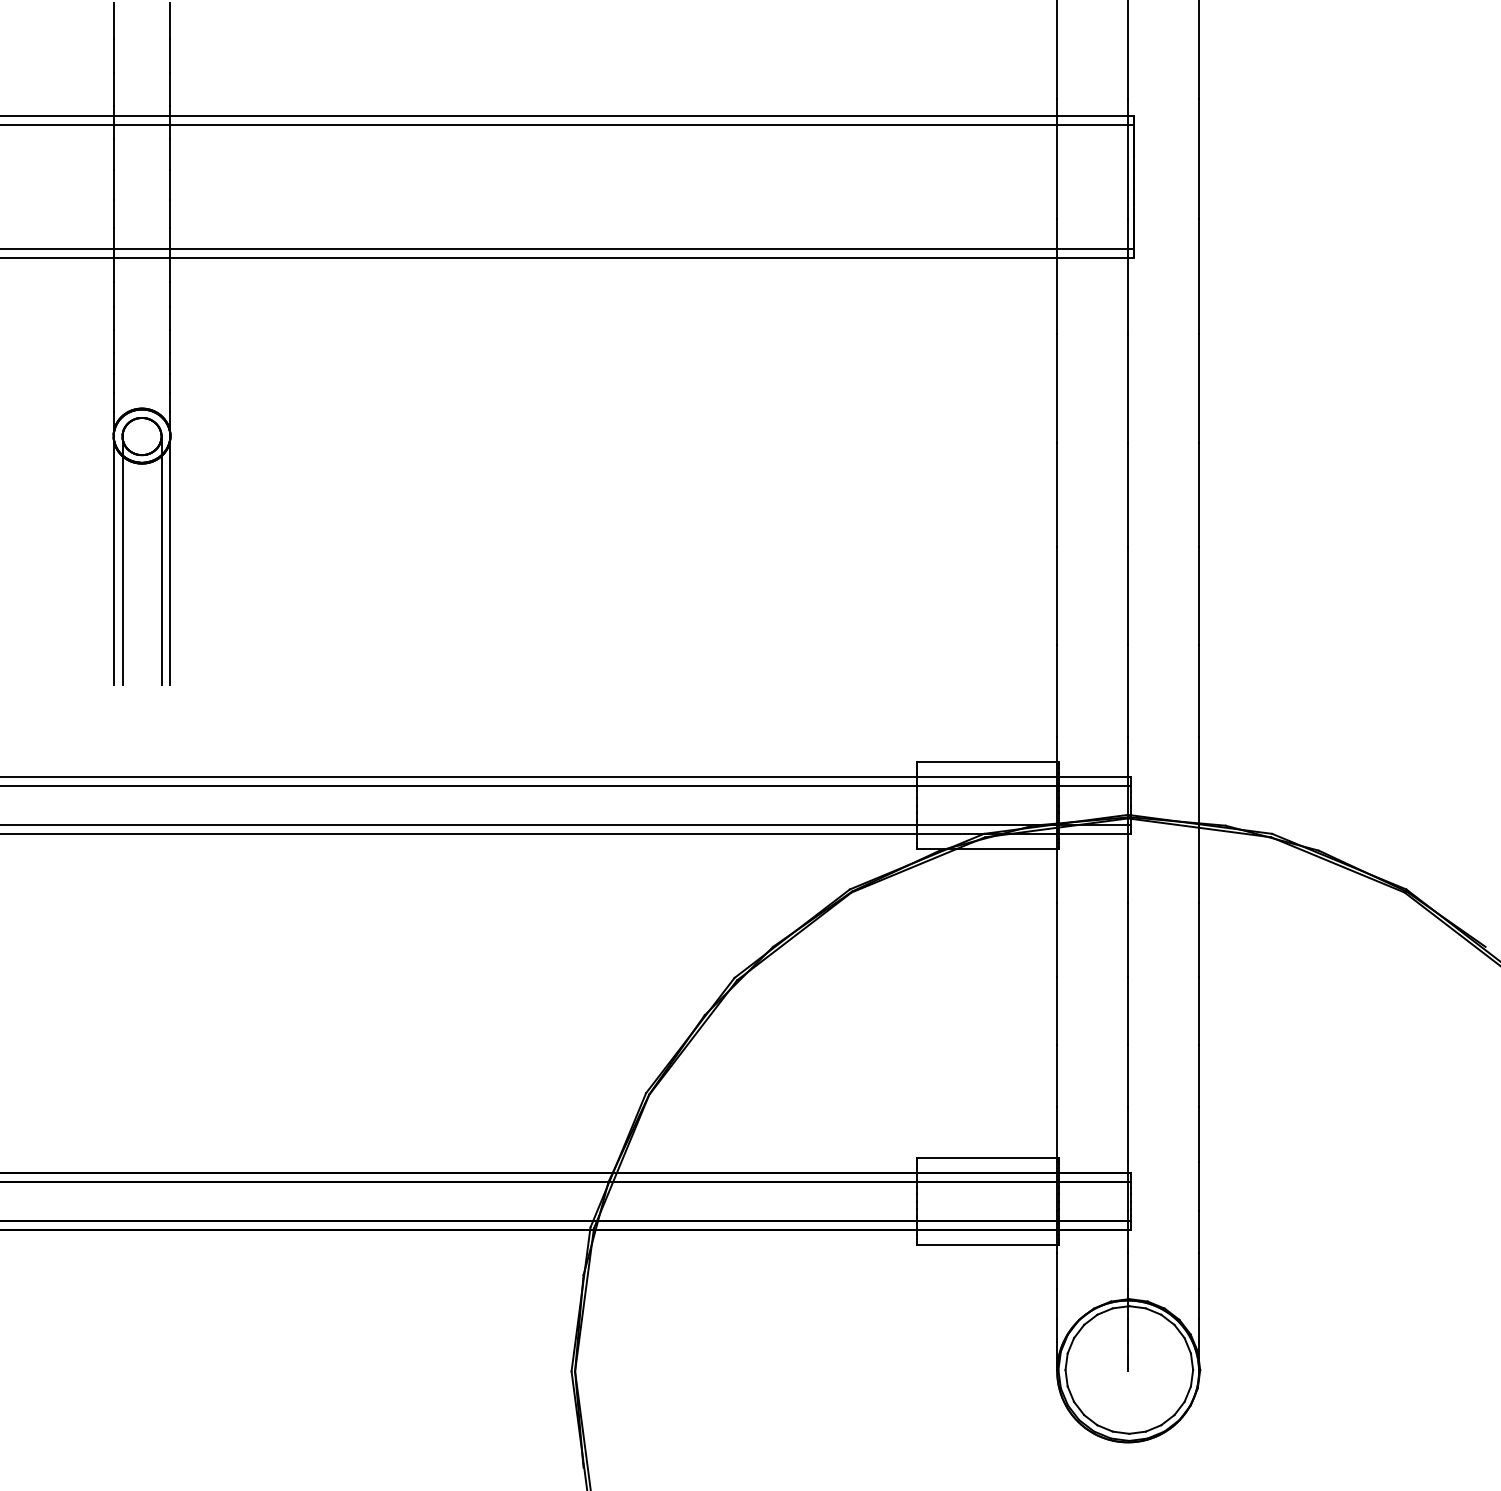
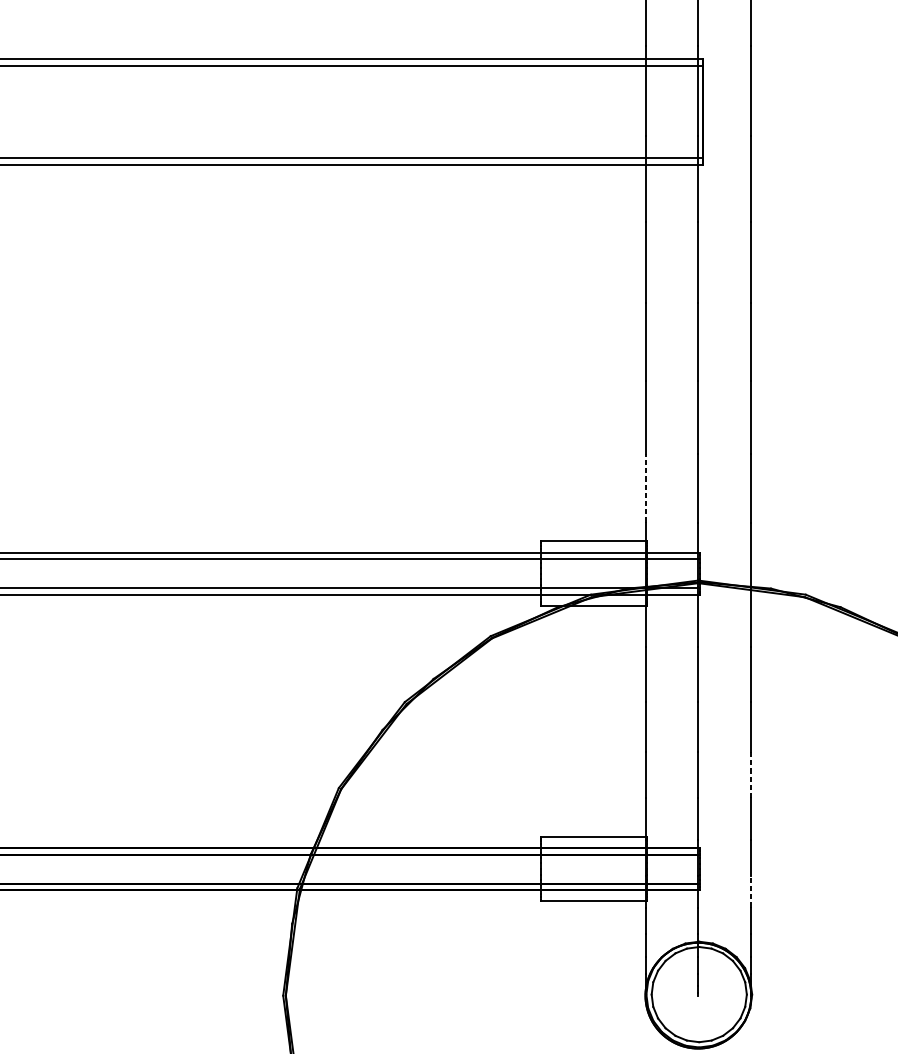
line: (1057, 690) -> (645, 487), solid -> dashed
line: (1199, 1076) -> (751, 775), solid -> dashed
line: (1199, 1231) -> (751, 891), solid -> dashed

